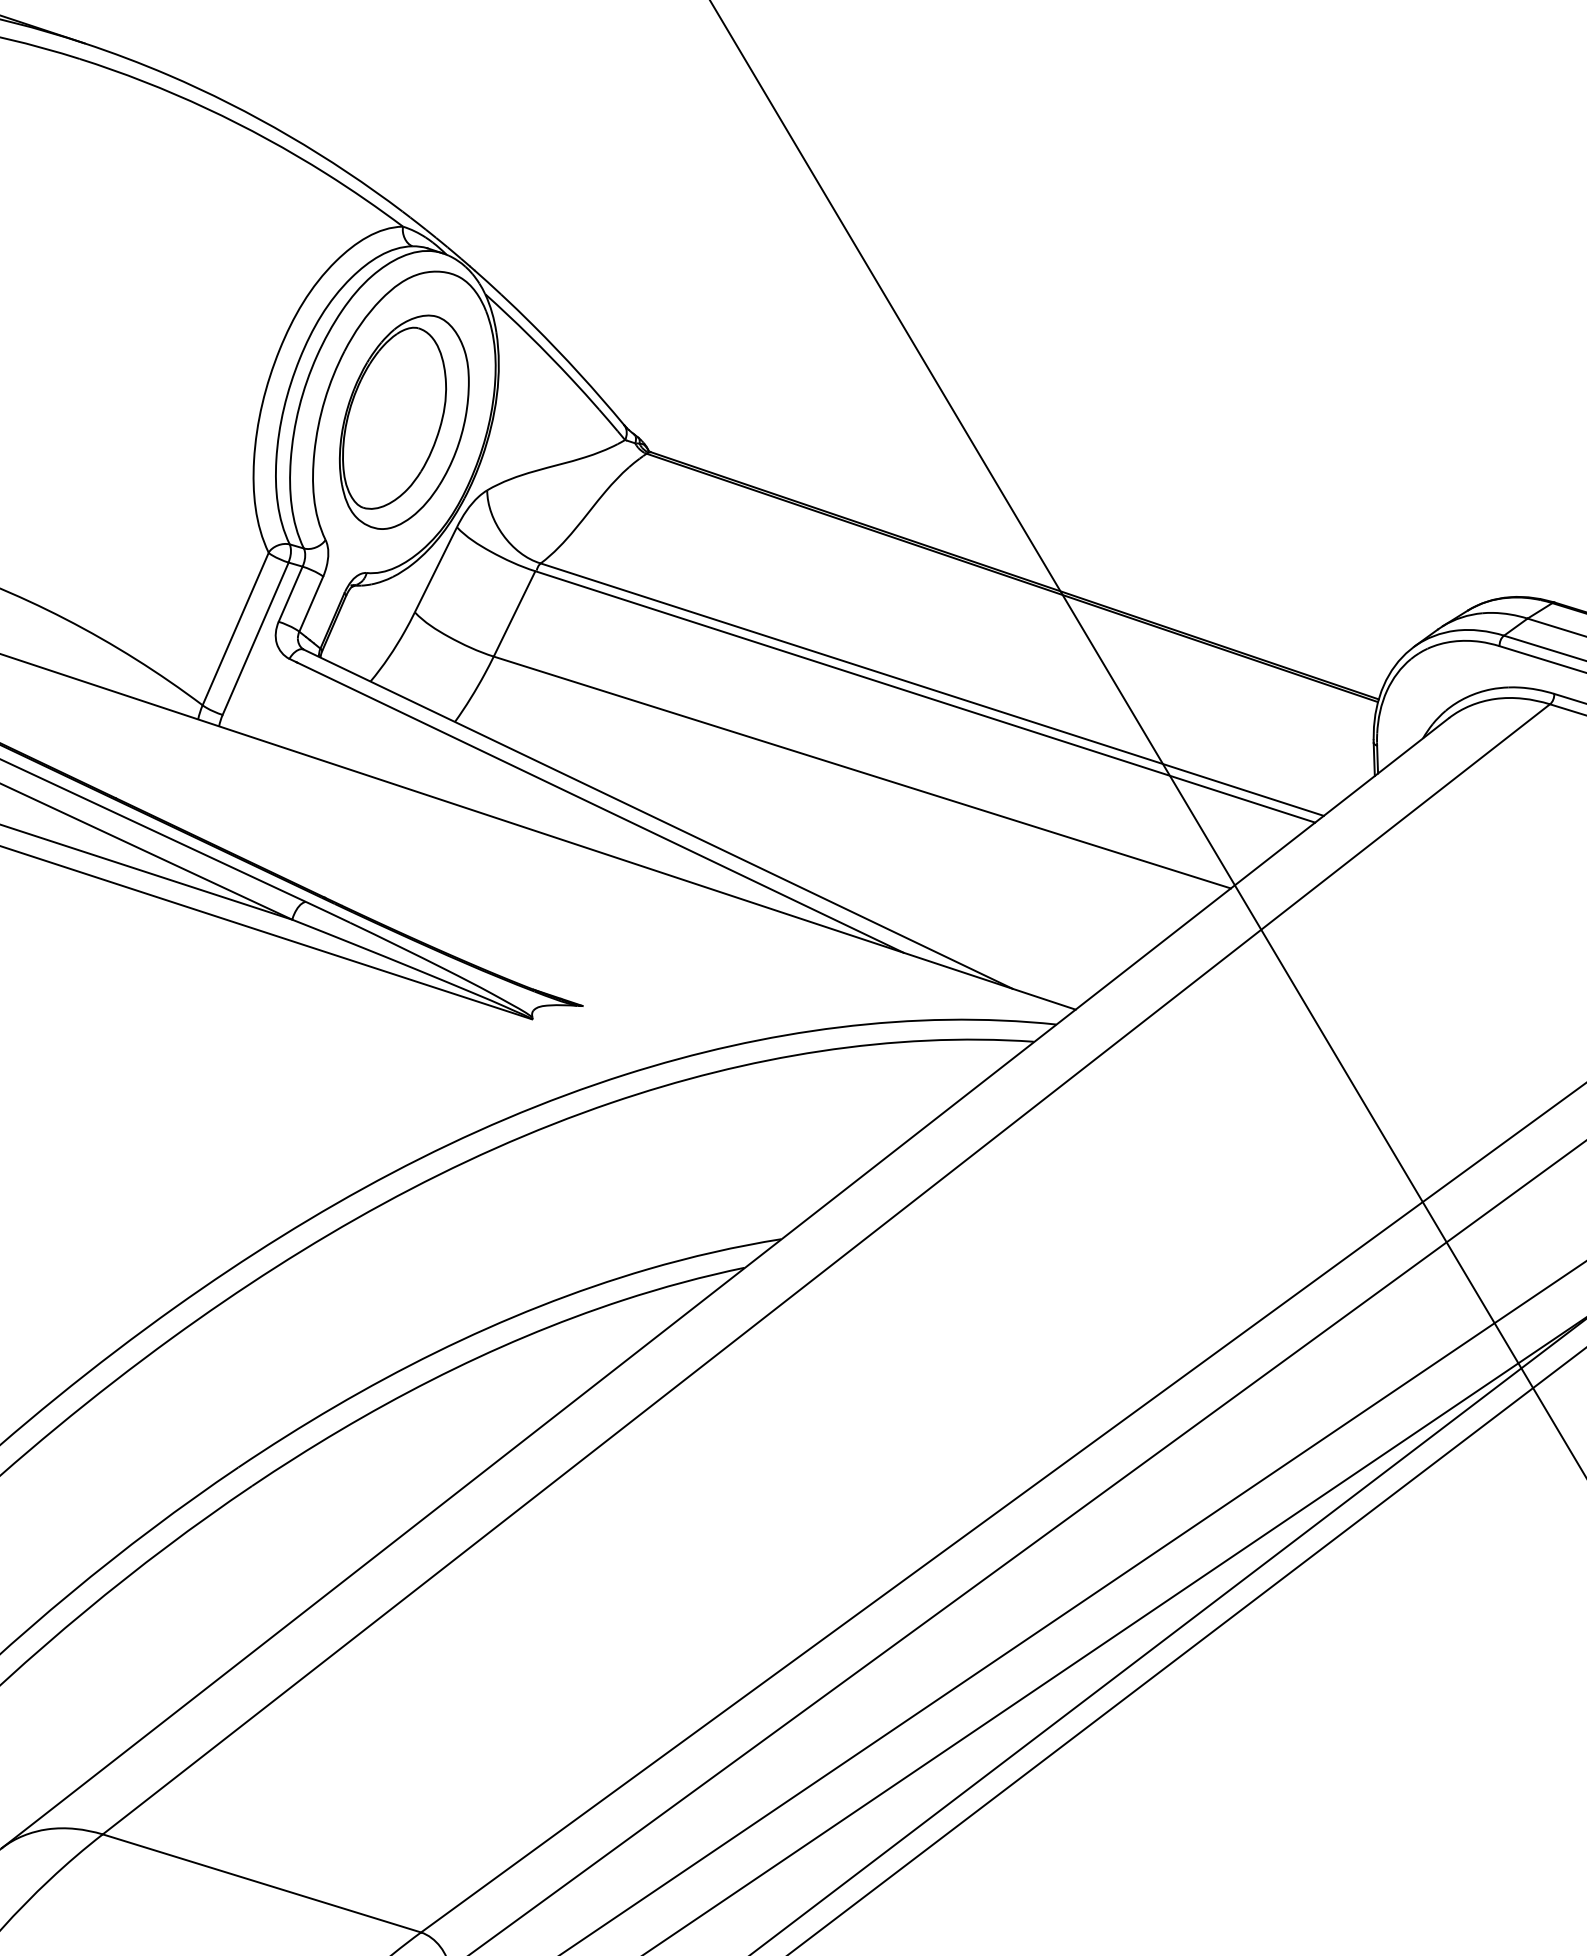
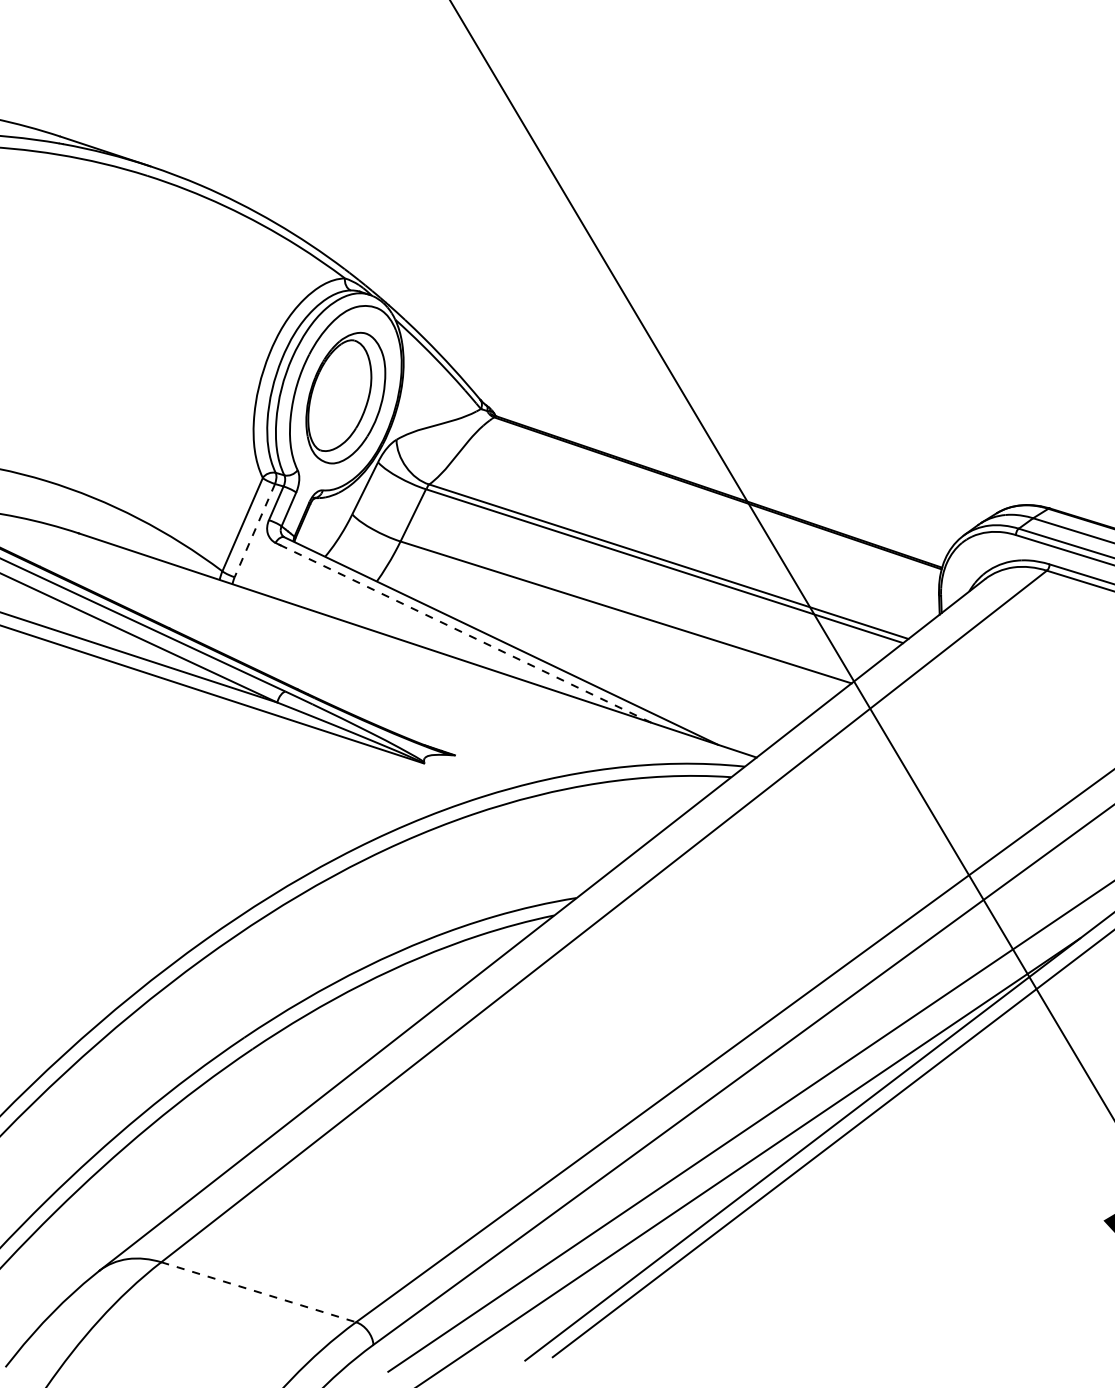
line: (255, 638) -> (254, 530), solid -> dashed
line: (599, 808) -> (465, 634), solid -> dashed
line: (261, 1883) -> (258, 1292), solid -> dashed

